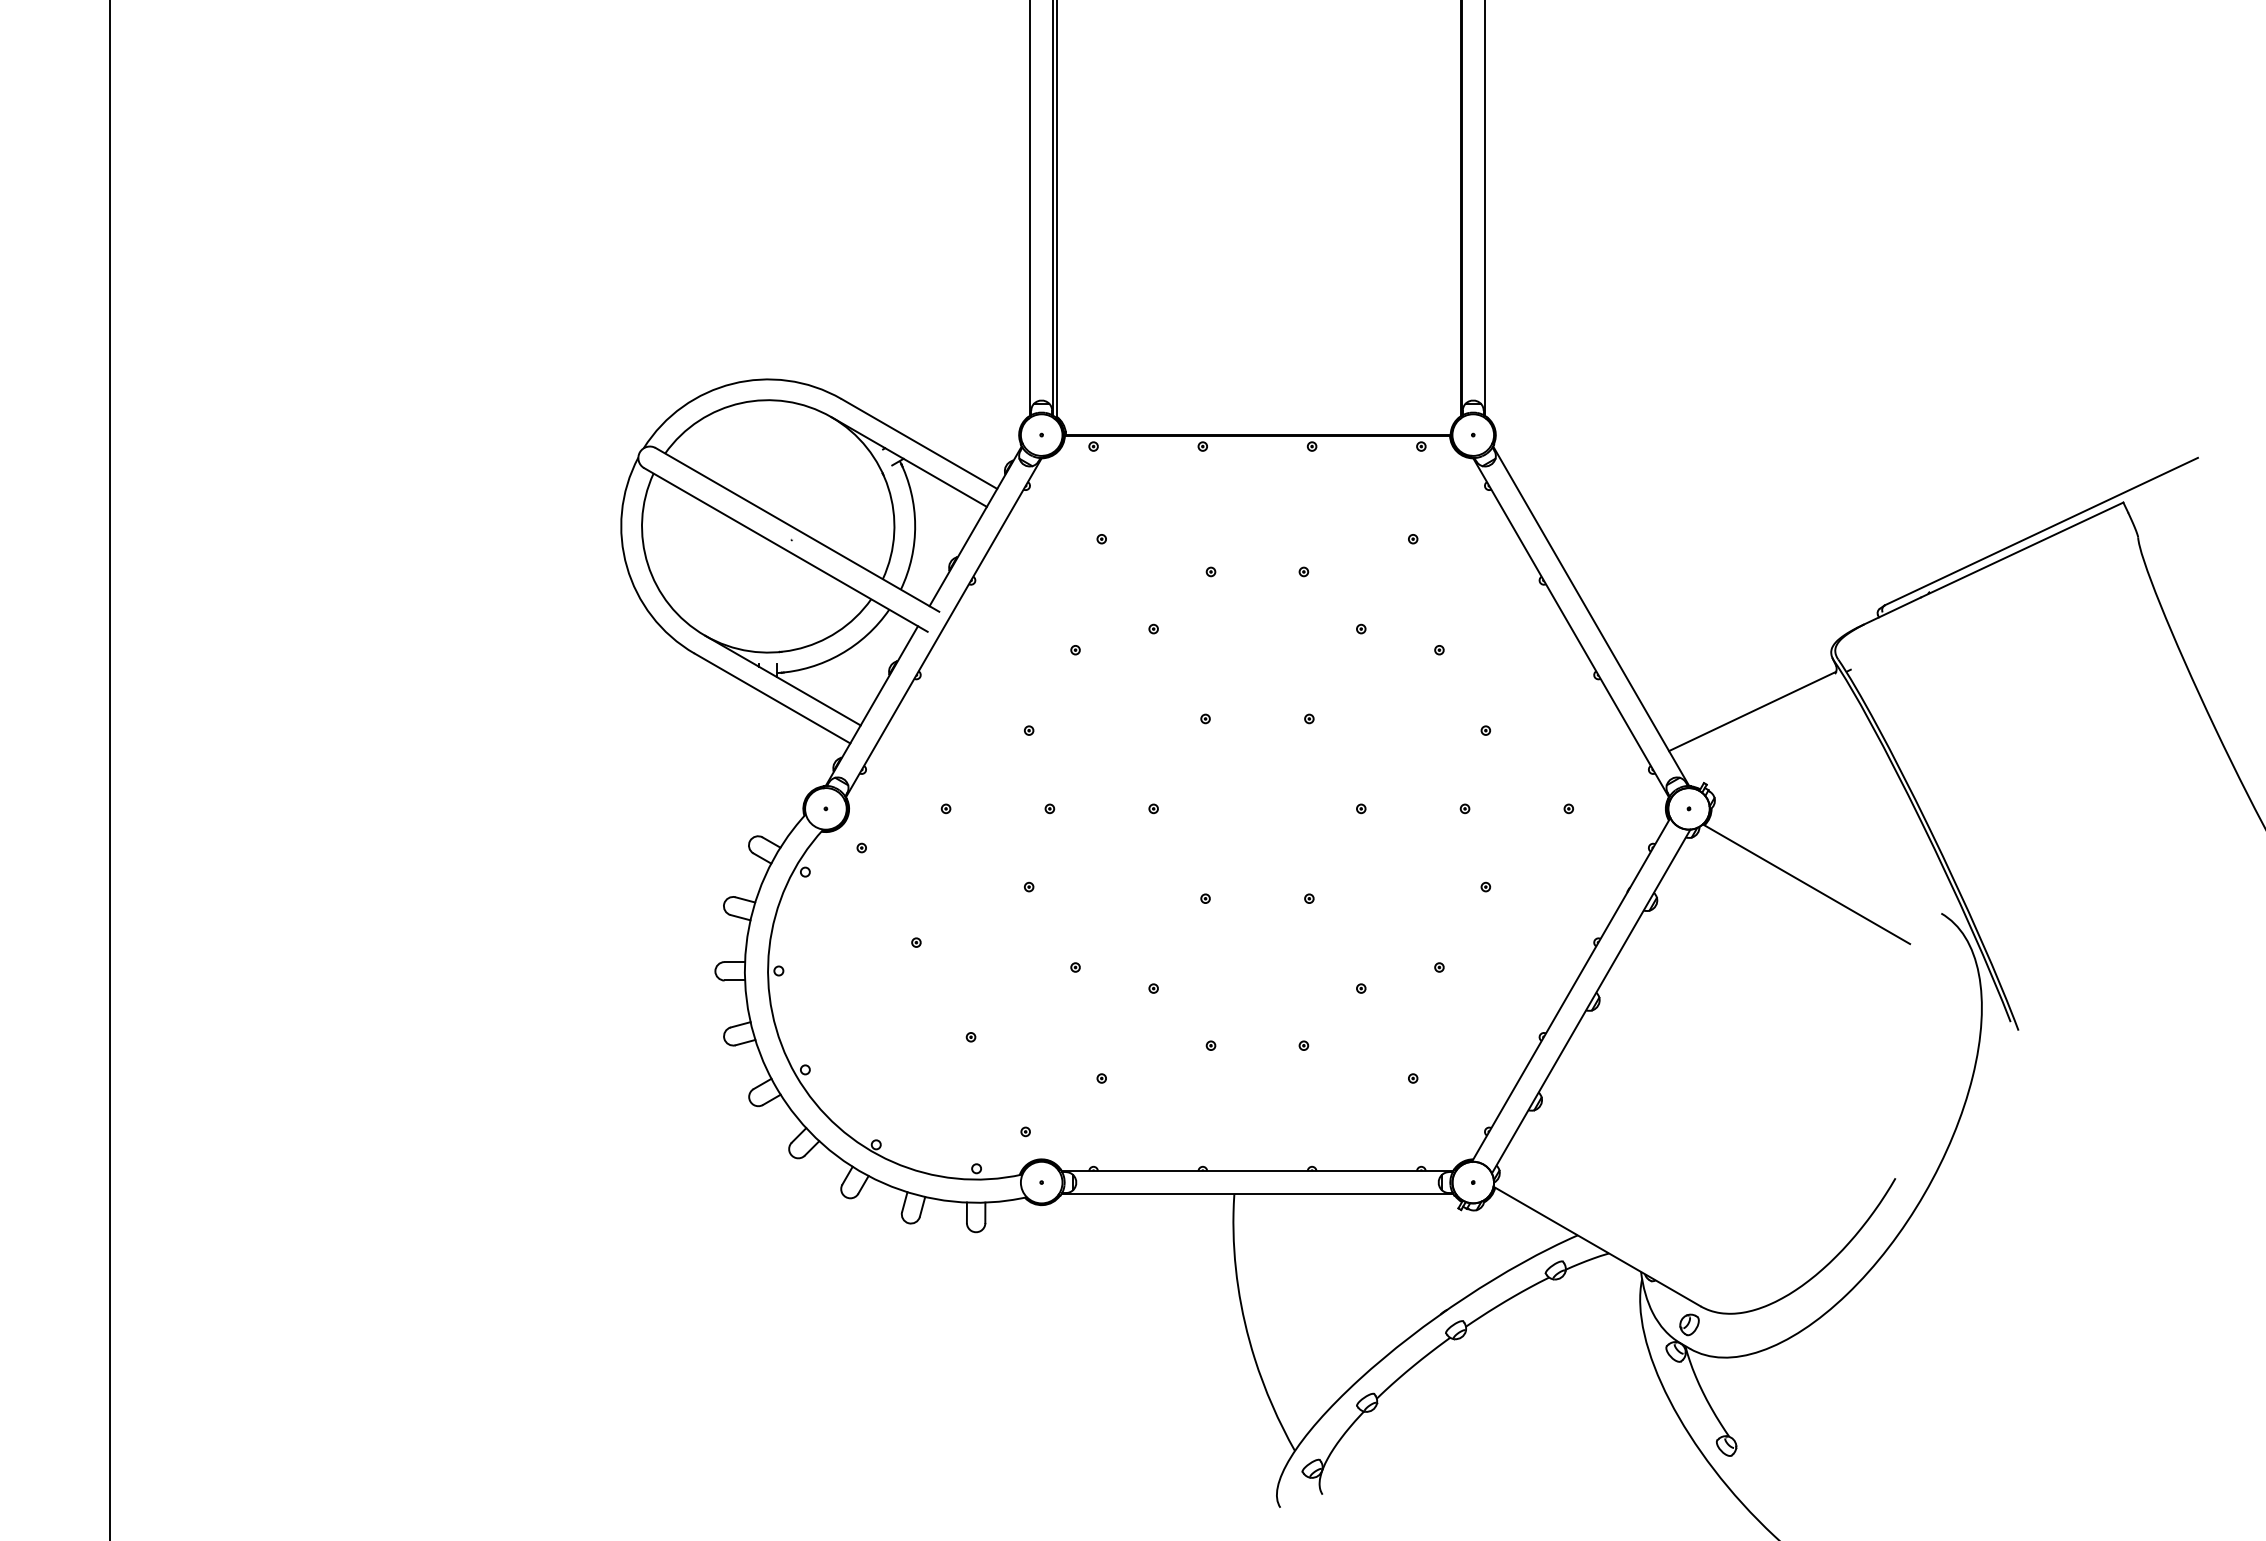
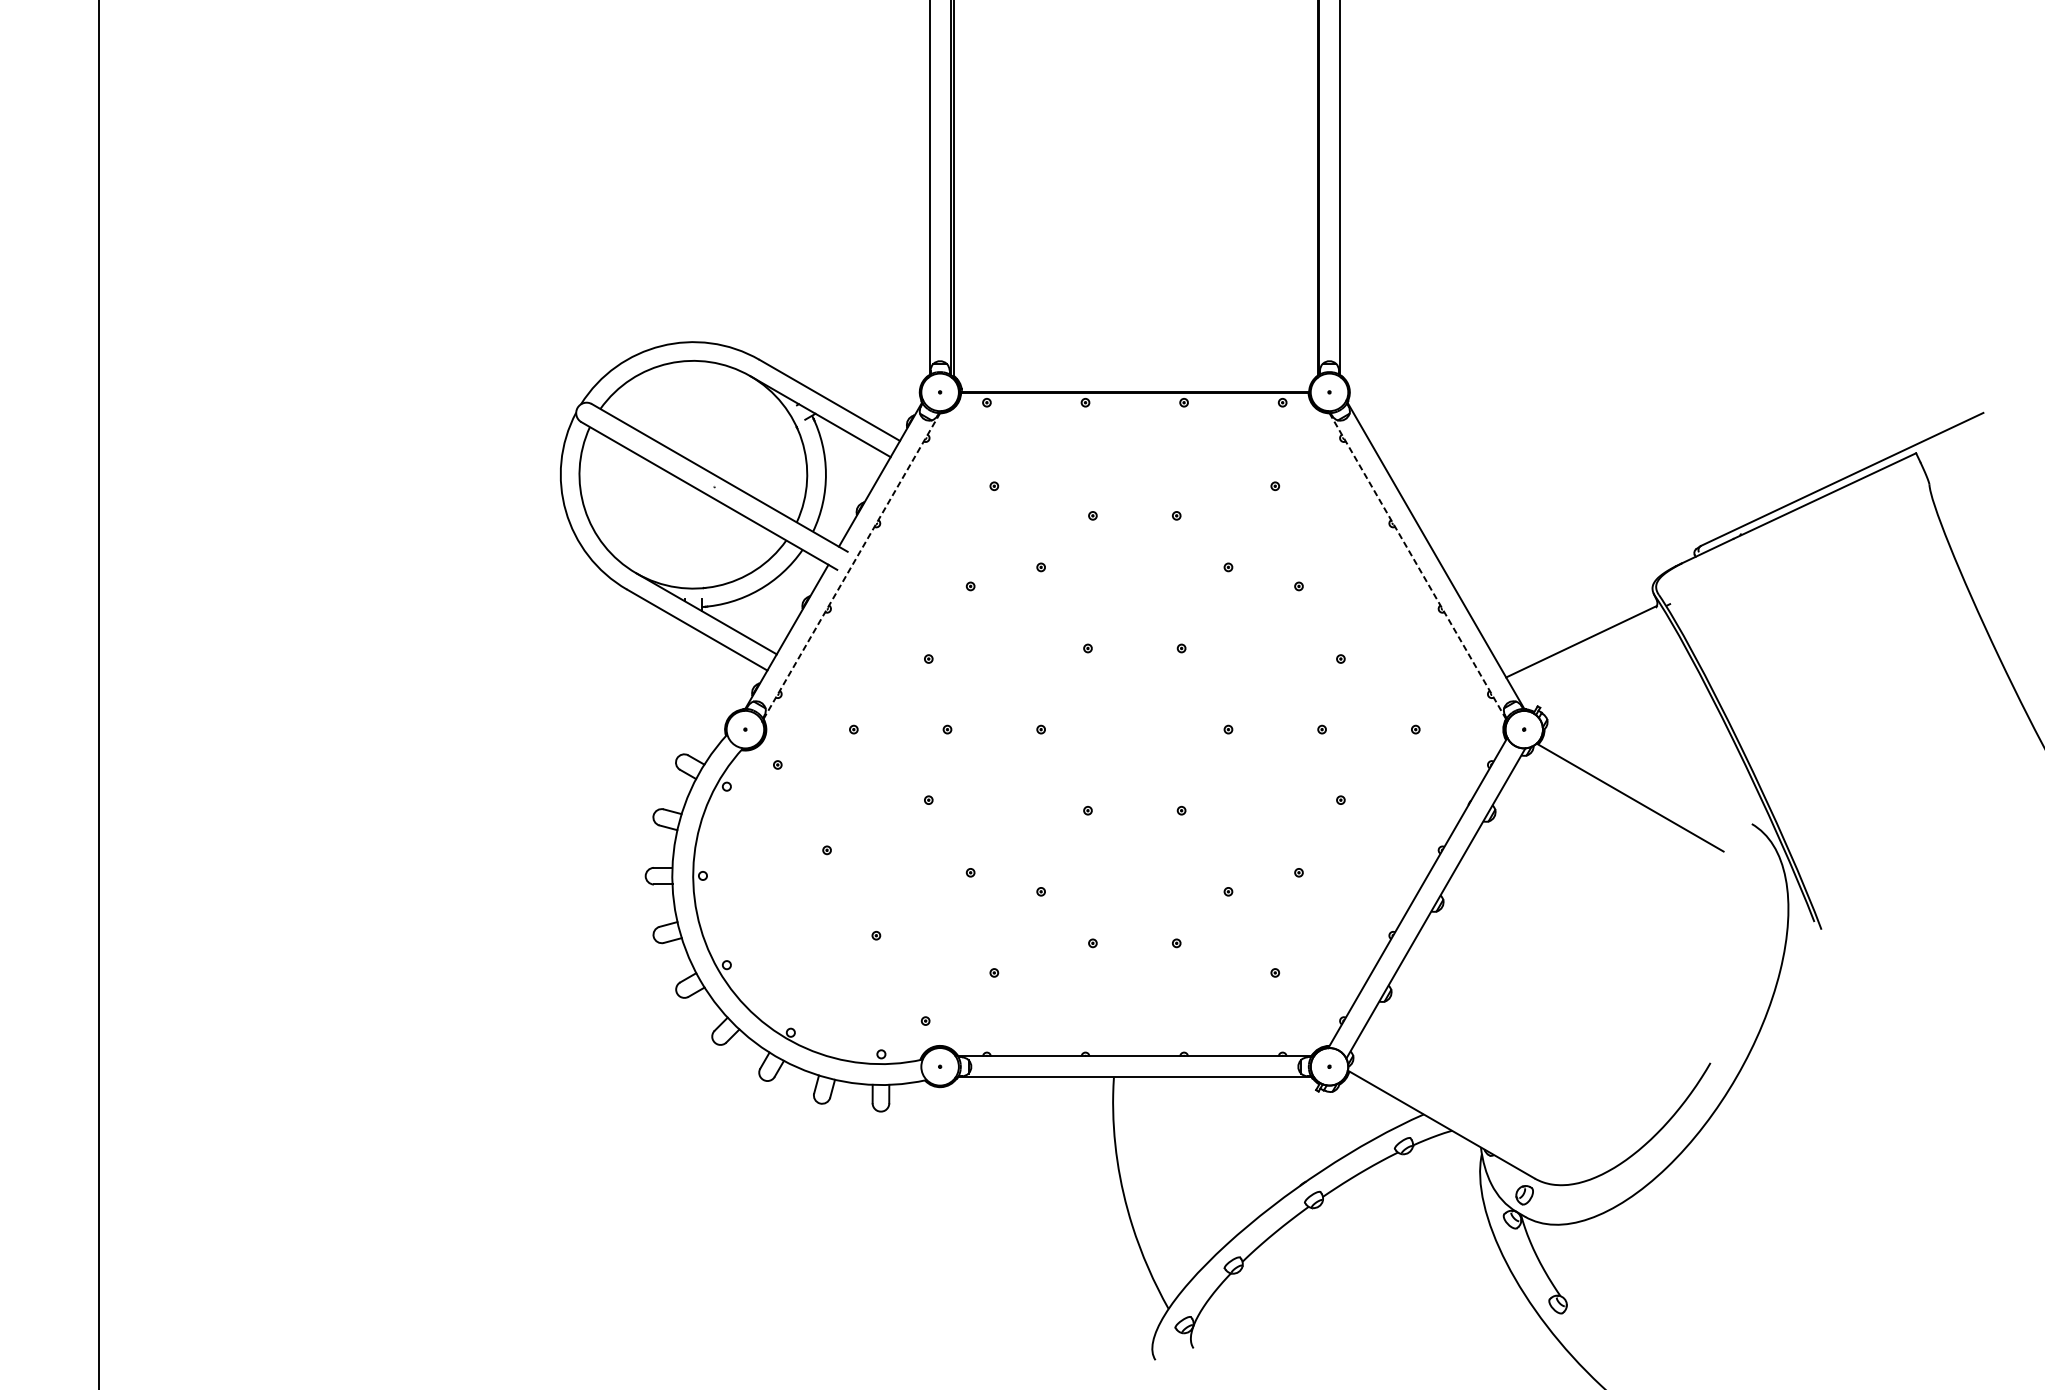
line: (943, 627) -> (851, 565), solid -> dashed
line: (1571, 627) -> (1418, 565), solid -> dashed

